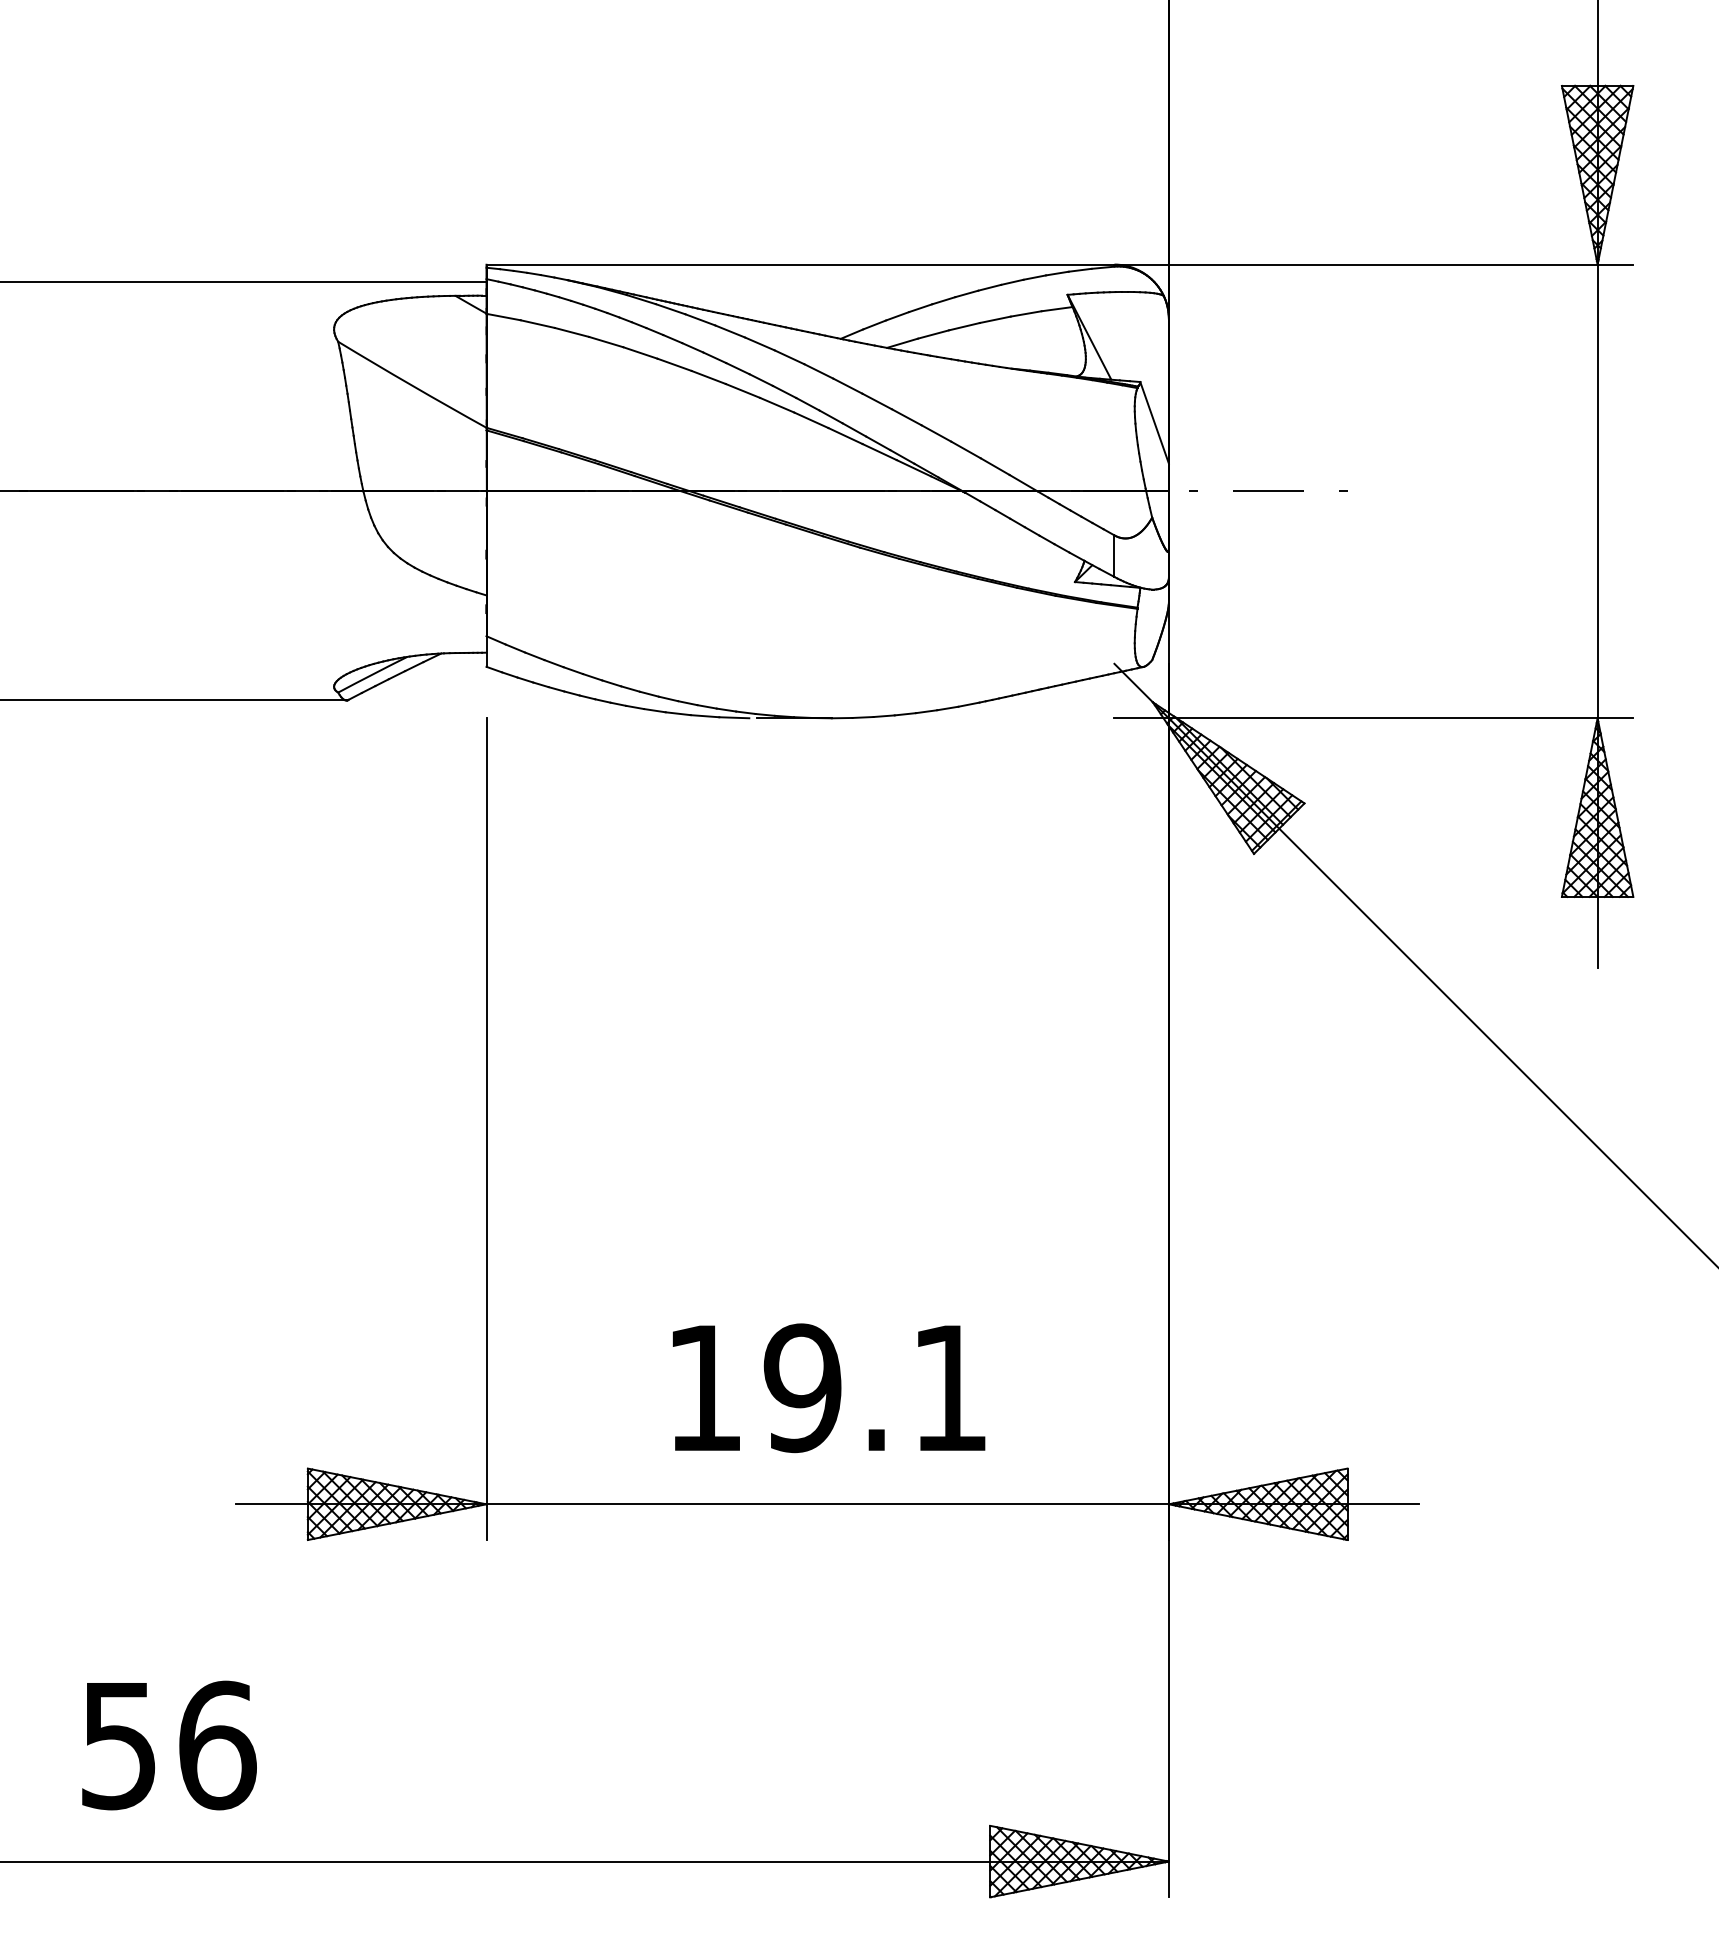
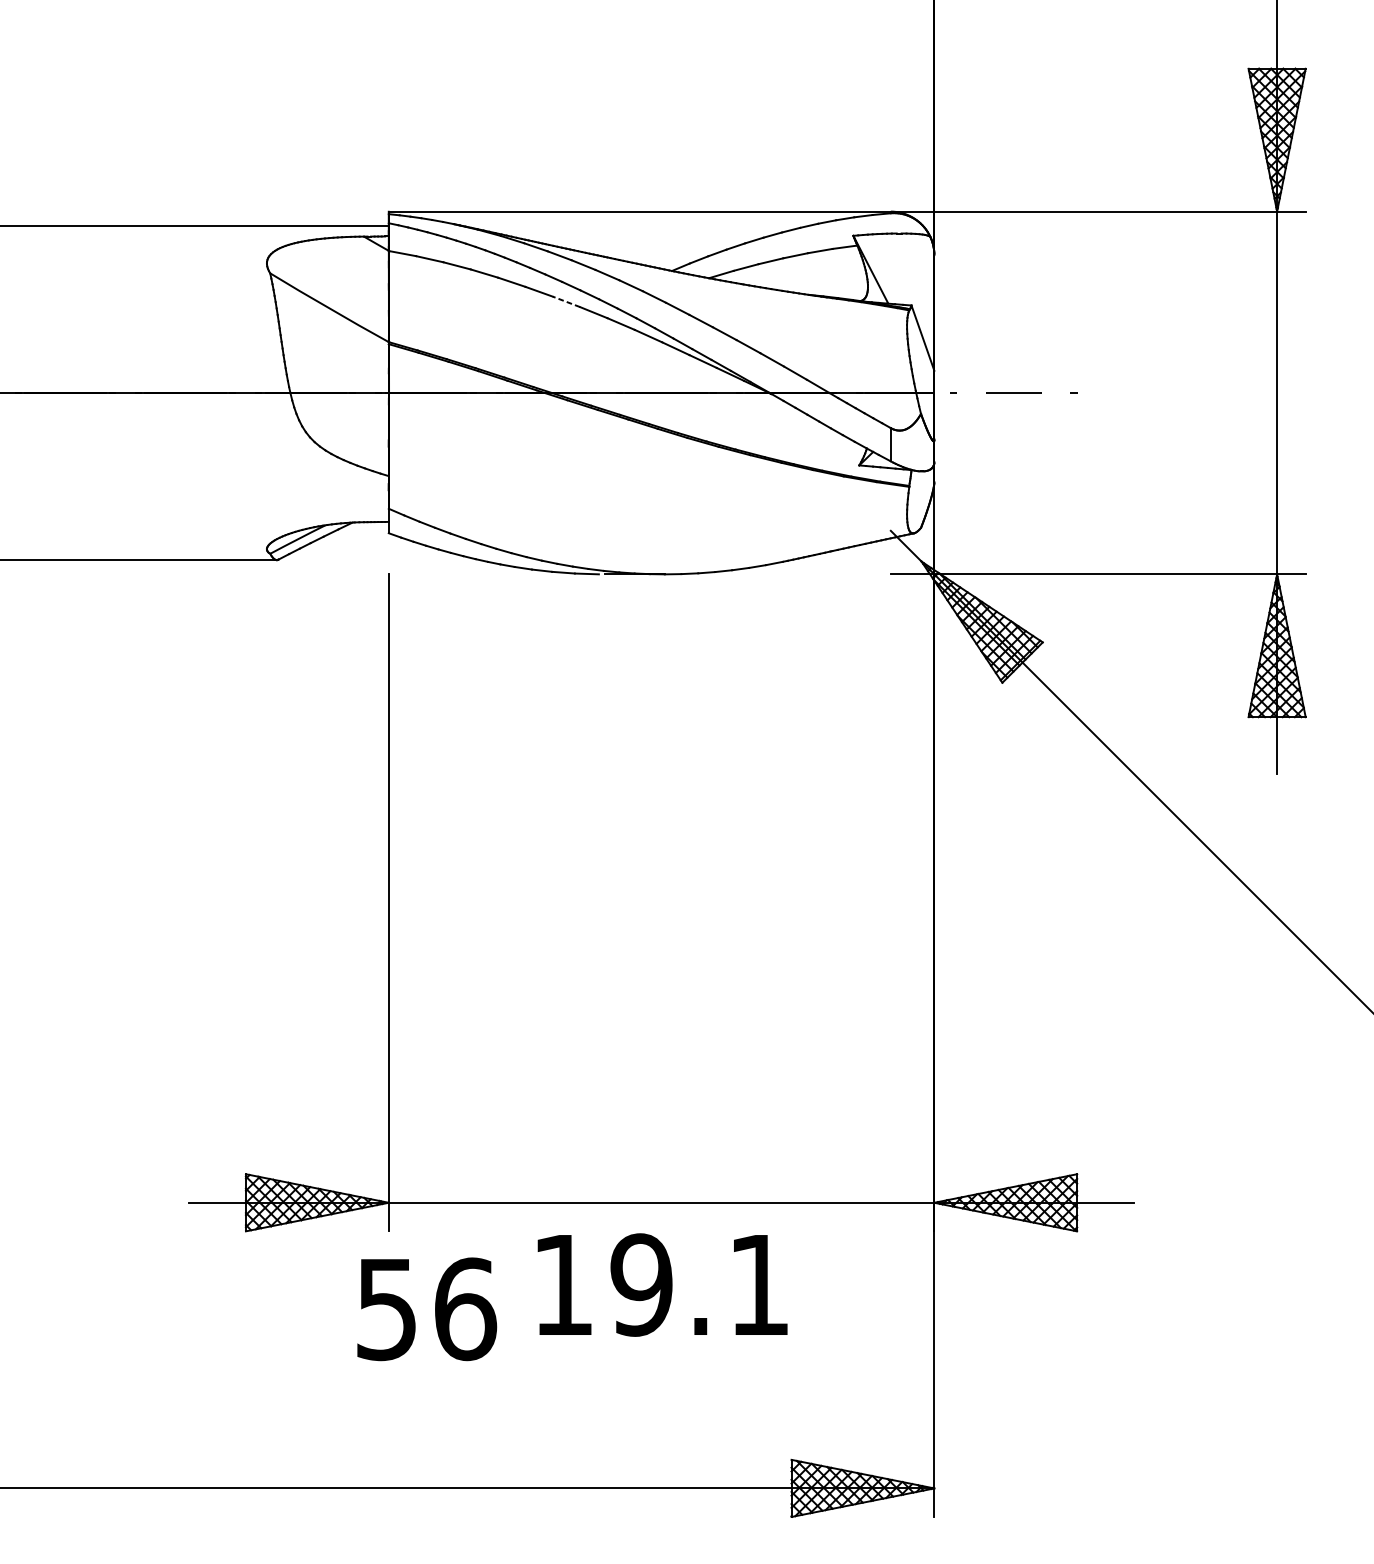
line: (708, 377) -> (566, 301), solid -> dashed
text: (829, 1388) -> (663, 1285), moved
text: (169, 1745) -> (427, 1309), moved

